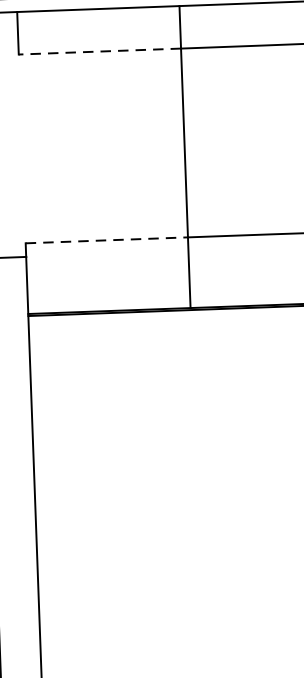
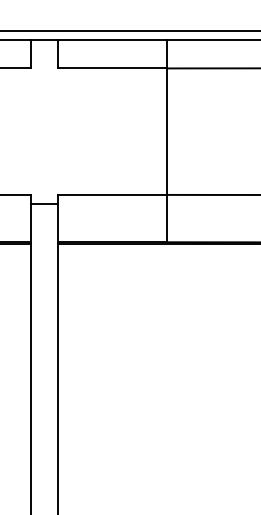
line: (99, 51) -> (112, 68), dashed -> solid
line: (107, 239) -> (113, 194), dashed -> solid

